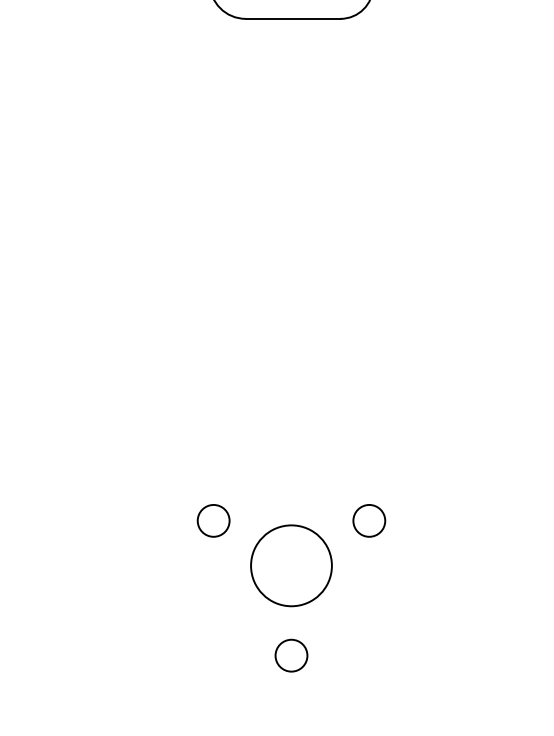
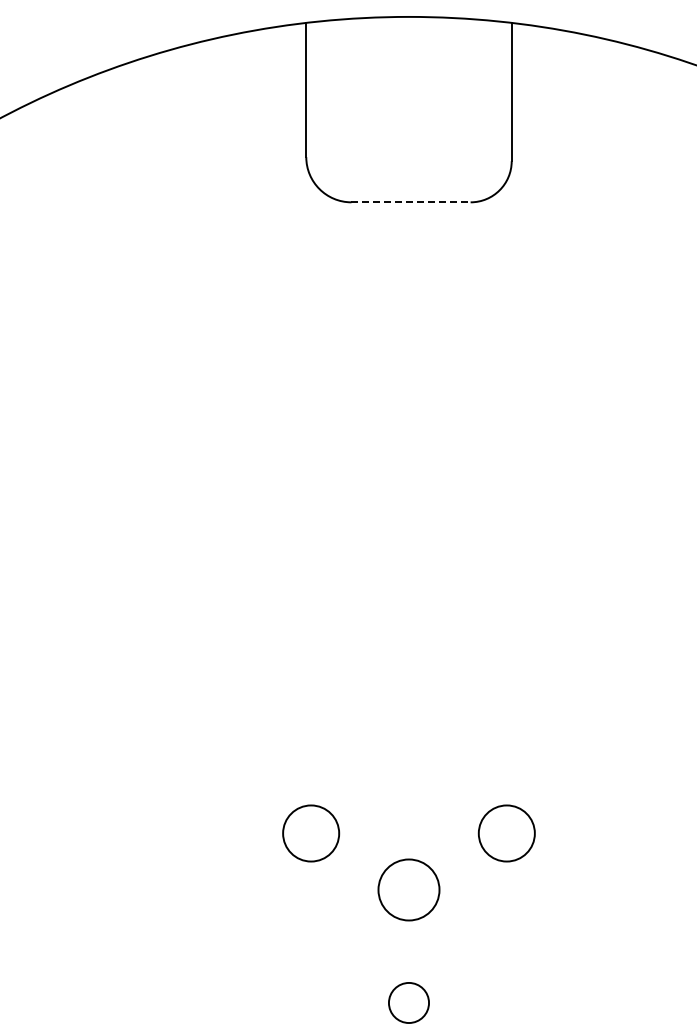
line: (293, 18) -> (411, 202), solid -> dashed
circle: (213, 520) -> (311, 833), size x1.4
circle: (369, 520) -> (506, 833), size x1.4
circle: (291, 565) -> (408, 889), size x0.6

